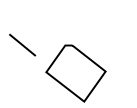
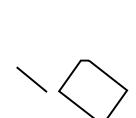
line: (22, 44) -> (31, 78), moved

